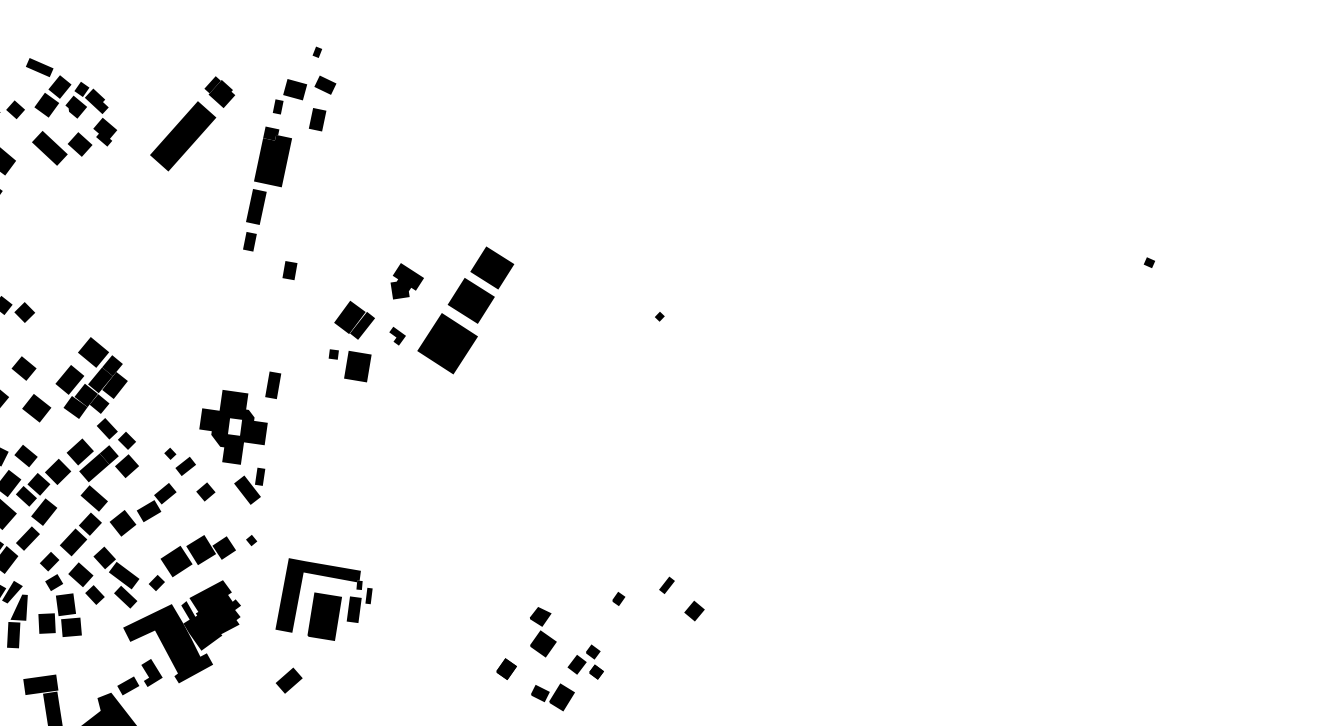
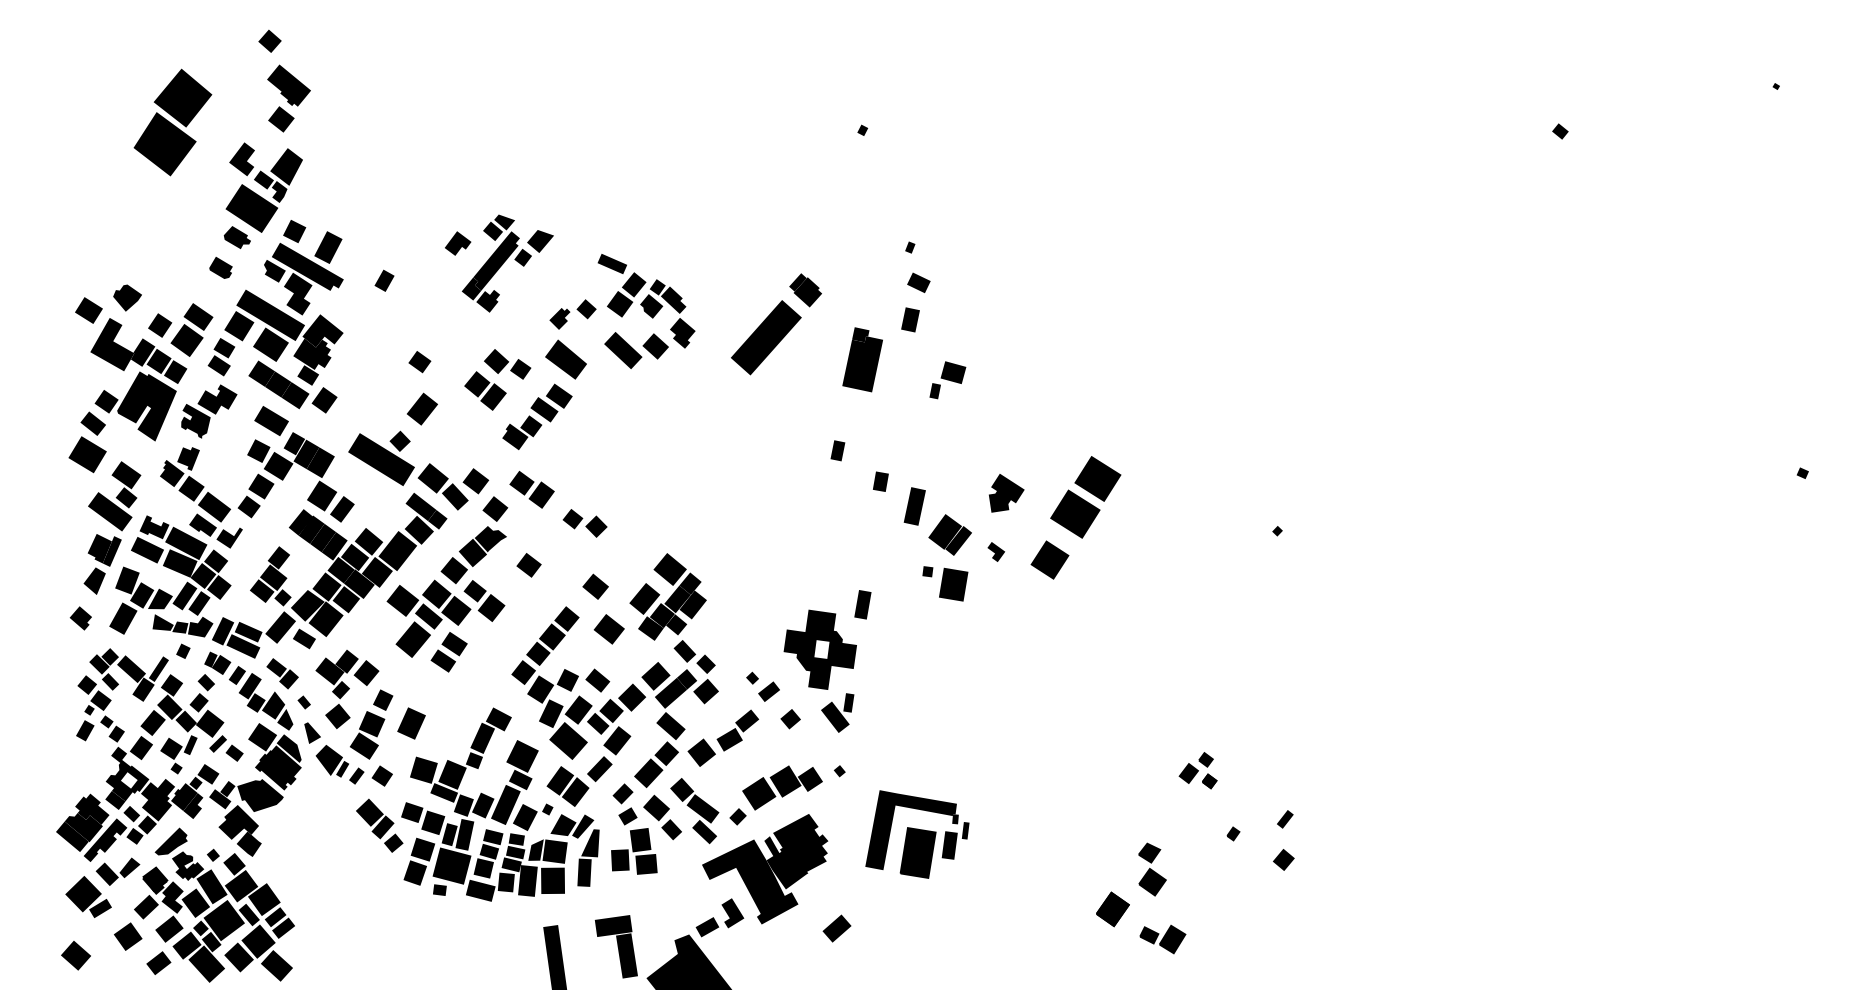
part: (289, 96) -> (947, 380), moved
part: (256, 206) -> (914, 506), moved
part: (447, 343) -> (1049, 559), size x0.6
part: (694, 610) -> (1283, 859), moved
part: (585, 661) -> (1197, 770), moved
part: (506, 668) -> (1113, 908), size x1.6
part: (288, 680) -> (836, 928), moved

